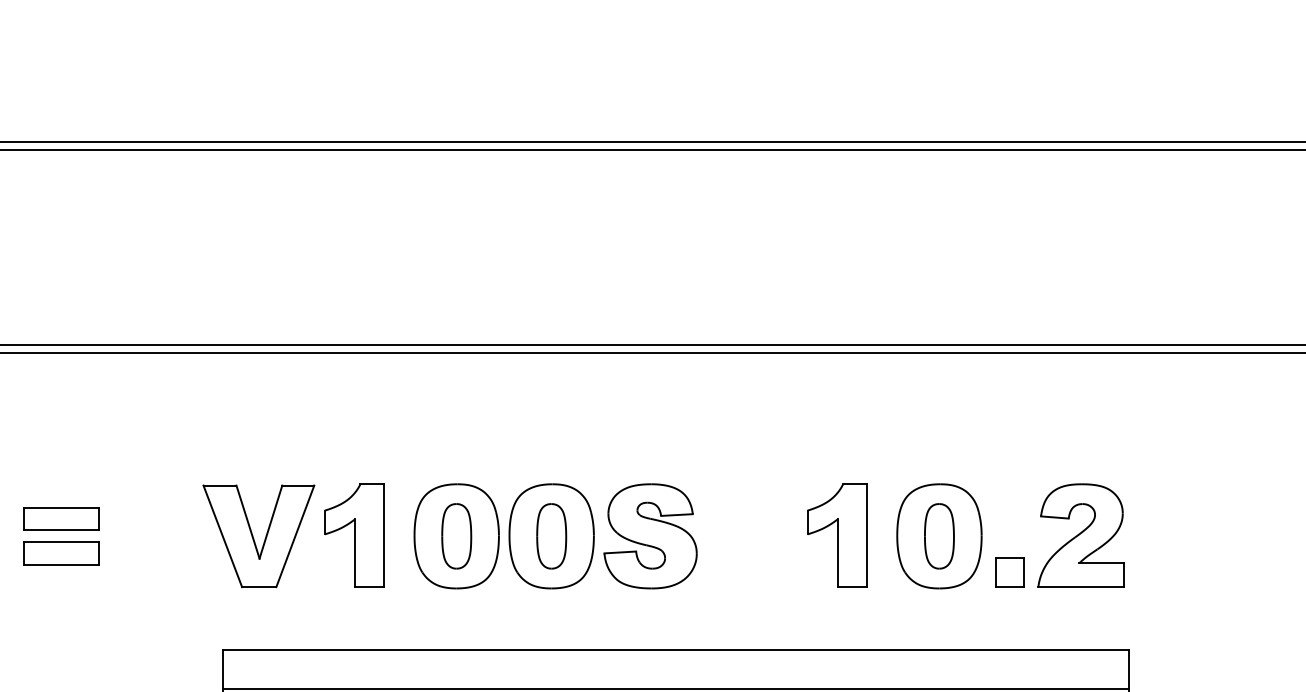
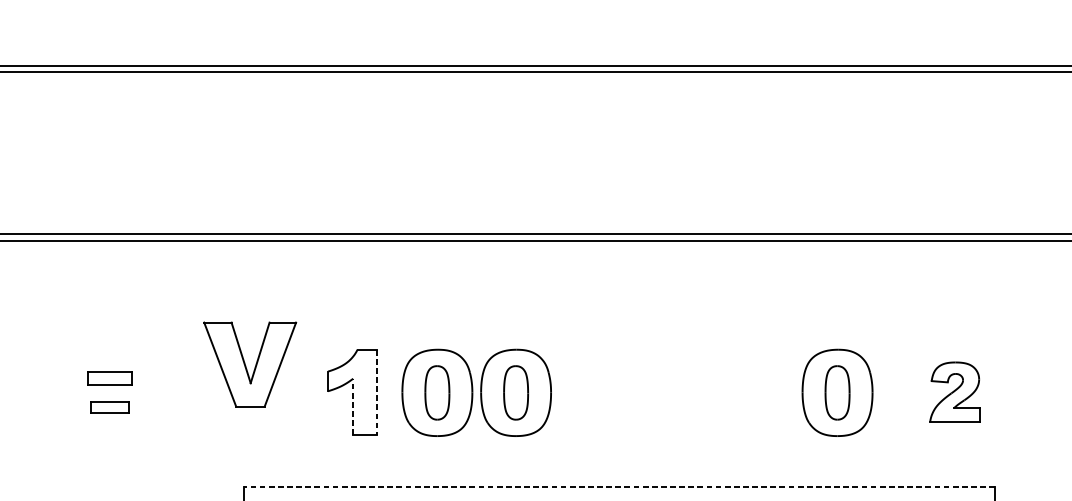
part: (61, 518) -> (109, 378), size x0.7
part: (837, 535) -> (753, 392), removed
part: (1080, 535) -> (954, 392), size x0.7
part: (258, 536) -> (249, 364), moved
line: (384, 536) -> (377, 393), solid -> dashed
part: (650, 536) -> (598, 393), removed
part: (61, 553) -> (109, 407), size x0.6
line: (355, 553) -> (353, 407), solid -> dashed
part: (1009, 572) -> (895, 422), removed
line: (675, 649) -> (618, 486), solid -> dashed

